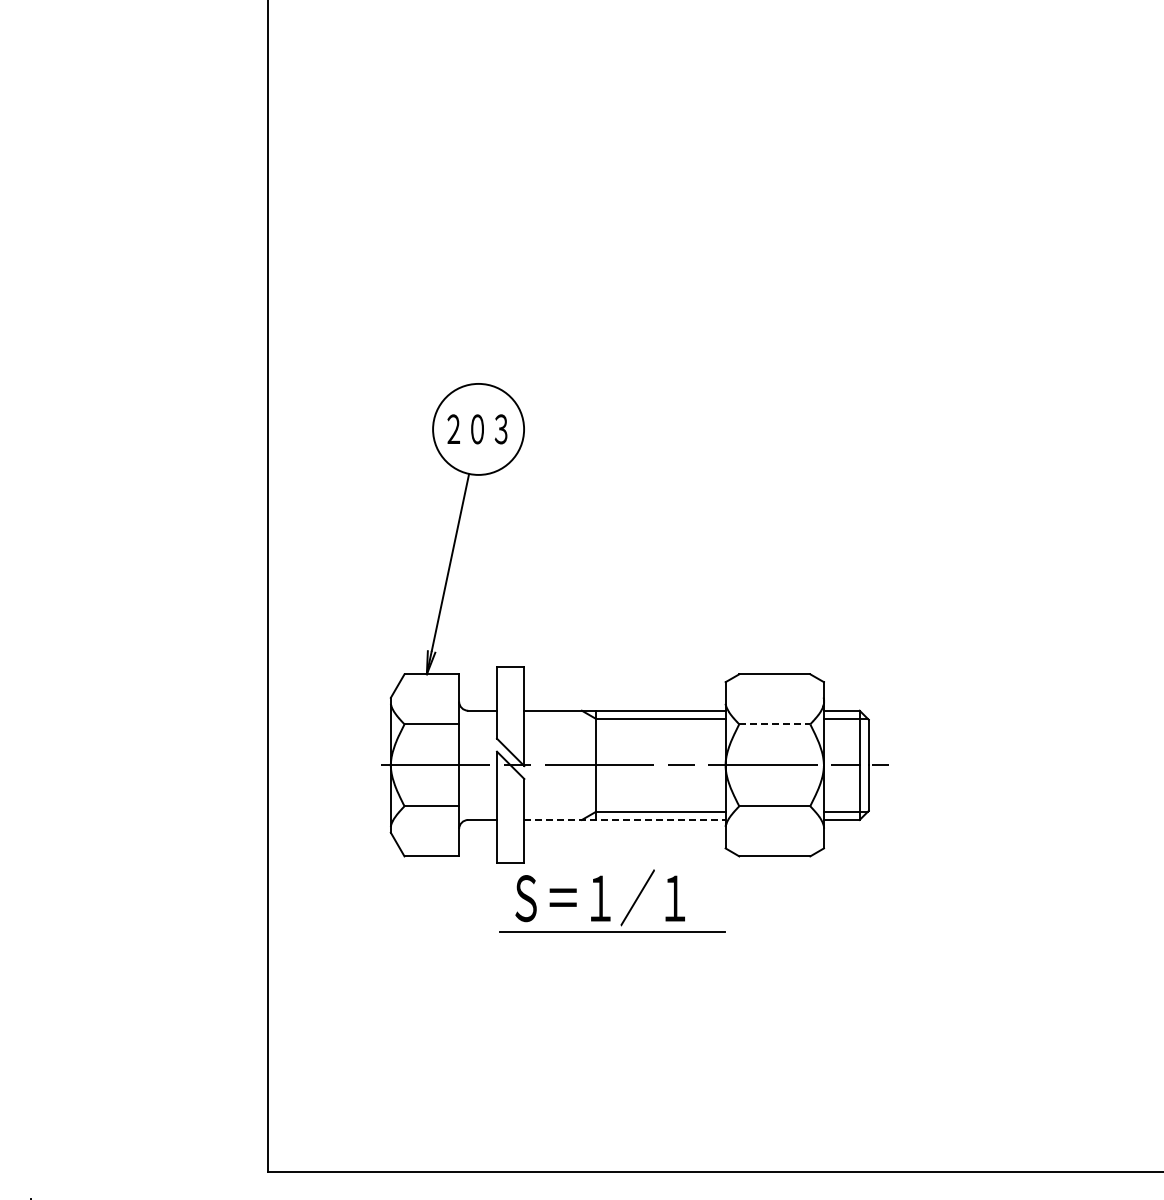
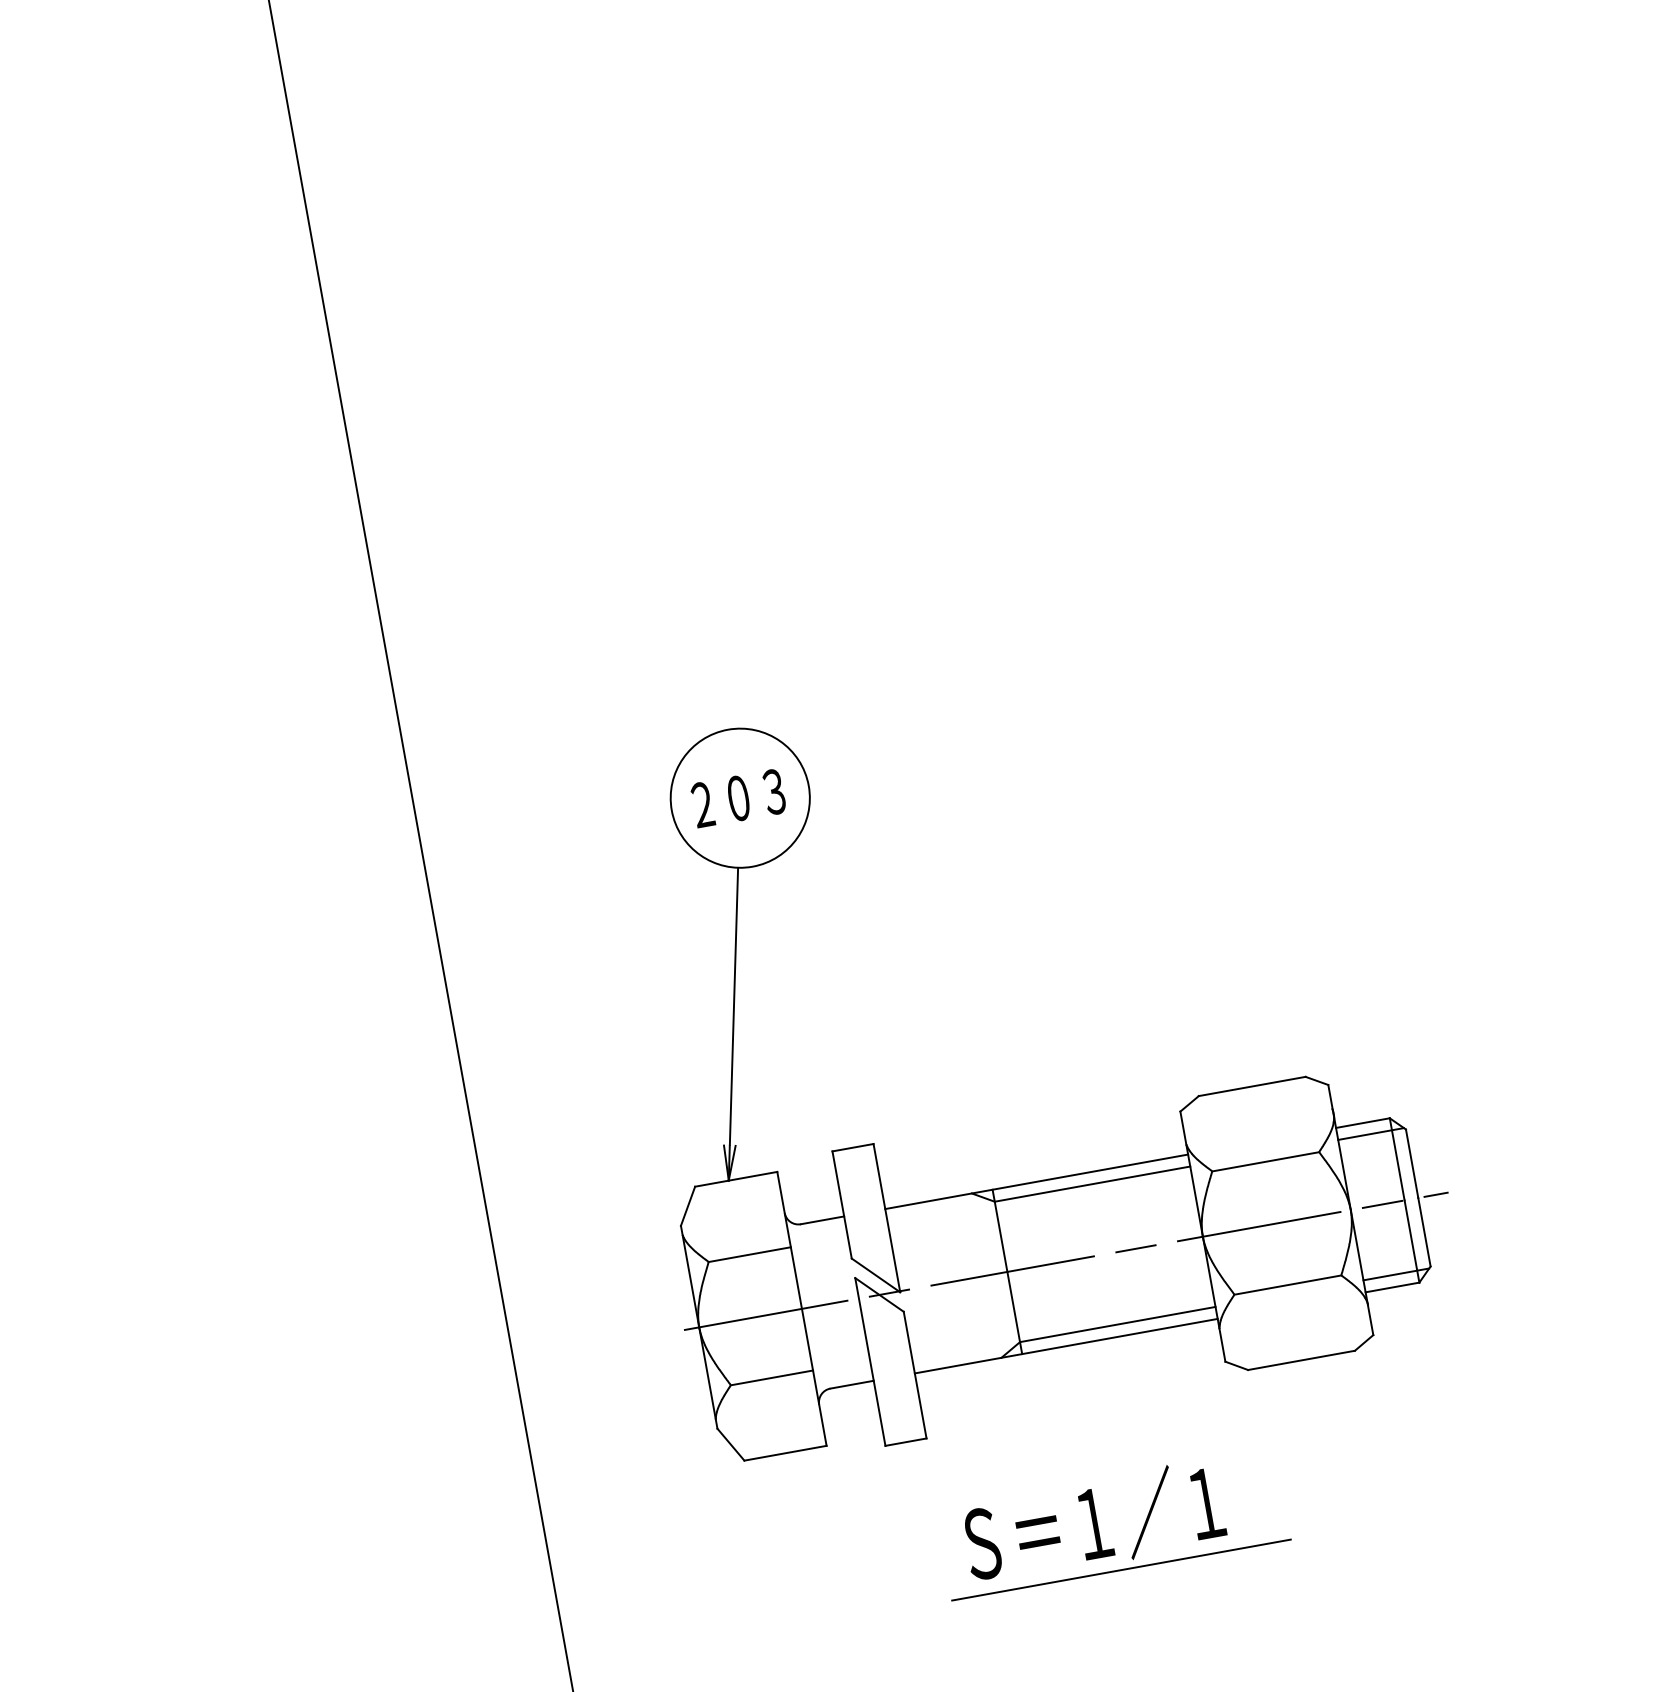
line: (774, 724) -> (1265, 1162), dashed -> solid
line: (625, 819) -> (1066, 1345), dashed -> solid
part: (602, 900) -> (1097, 1526), moved

